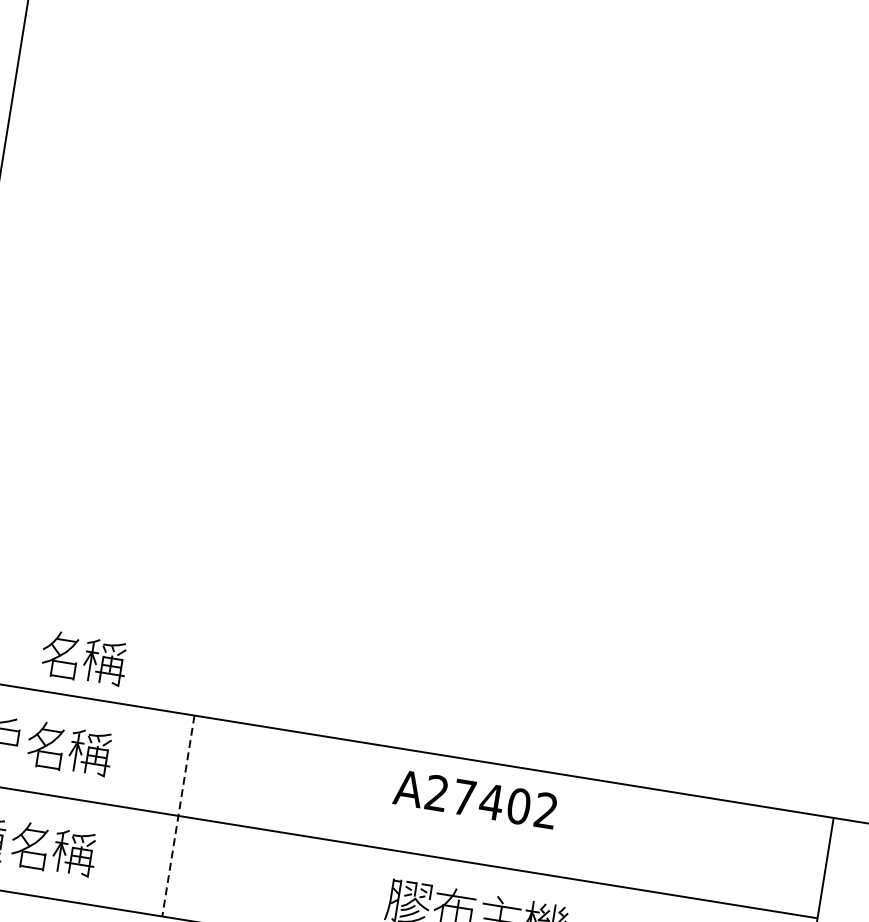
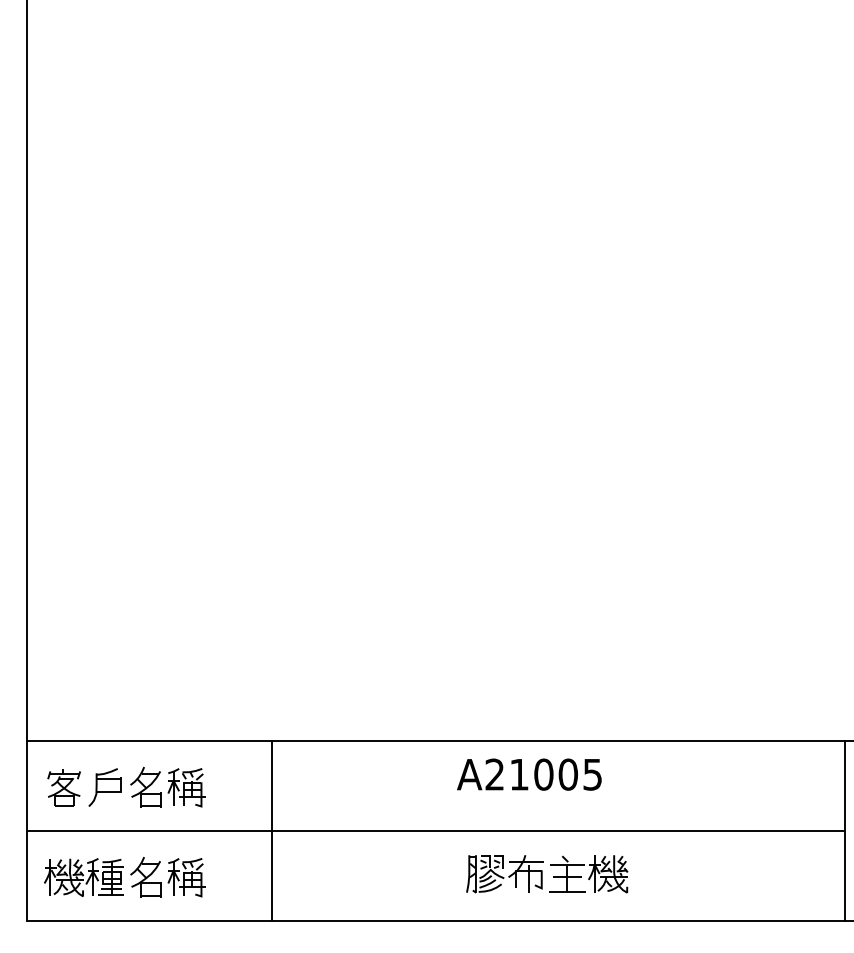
part: (84, 657) -> (167, 705), removed
text: (504, 803) -> (555, 774), A27402 -> A21005
line: (178, 816) -> (272, 831), dashed -> solid

